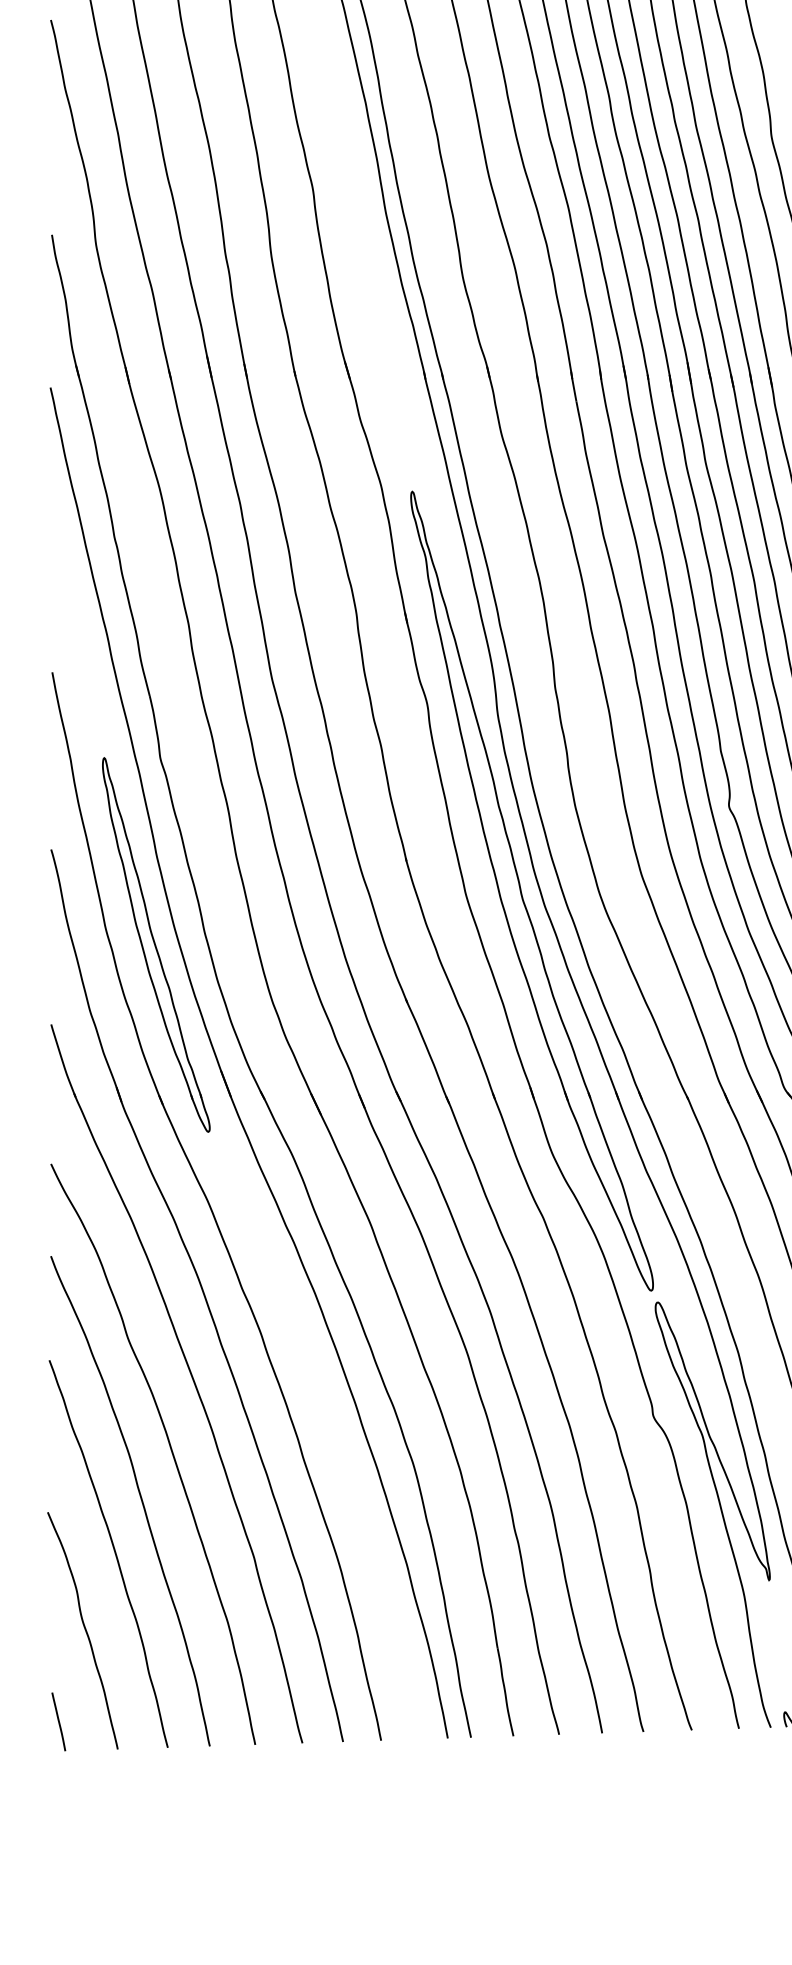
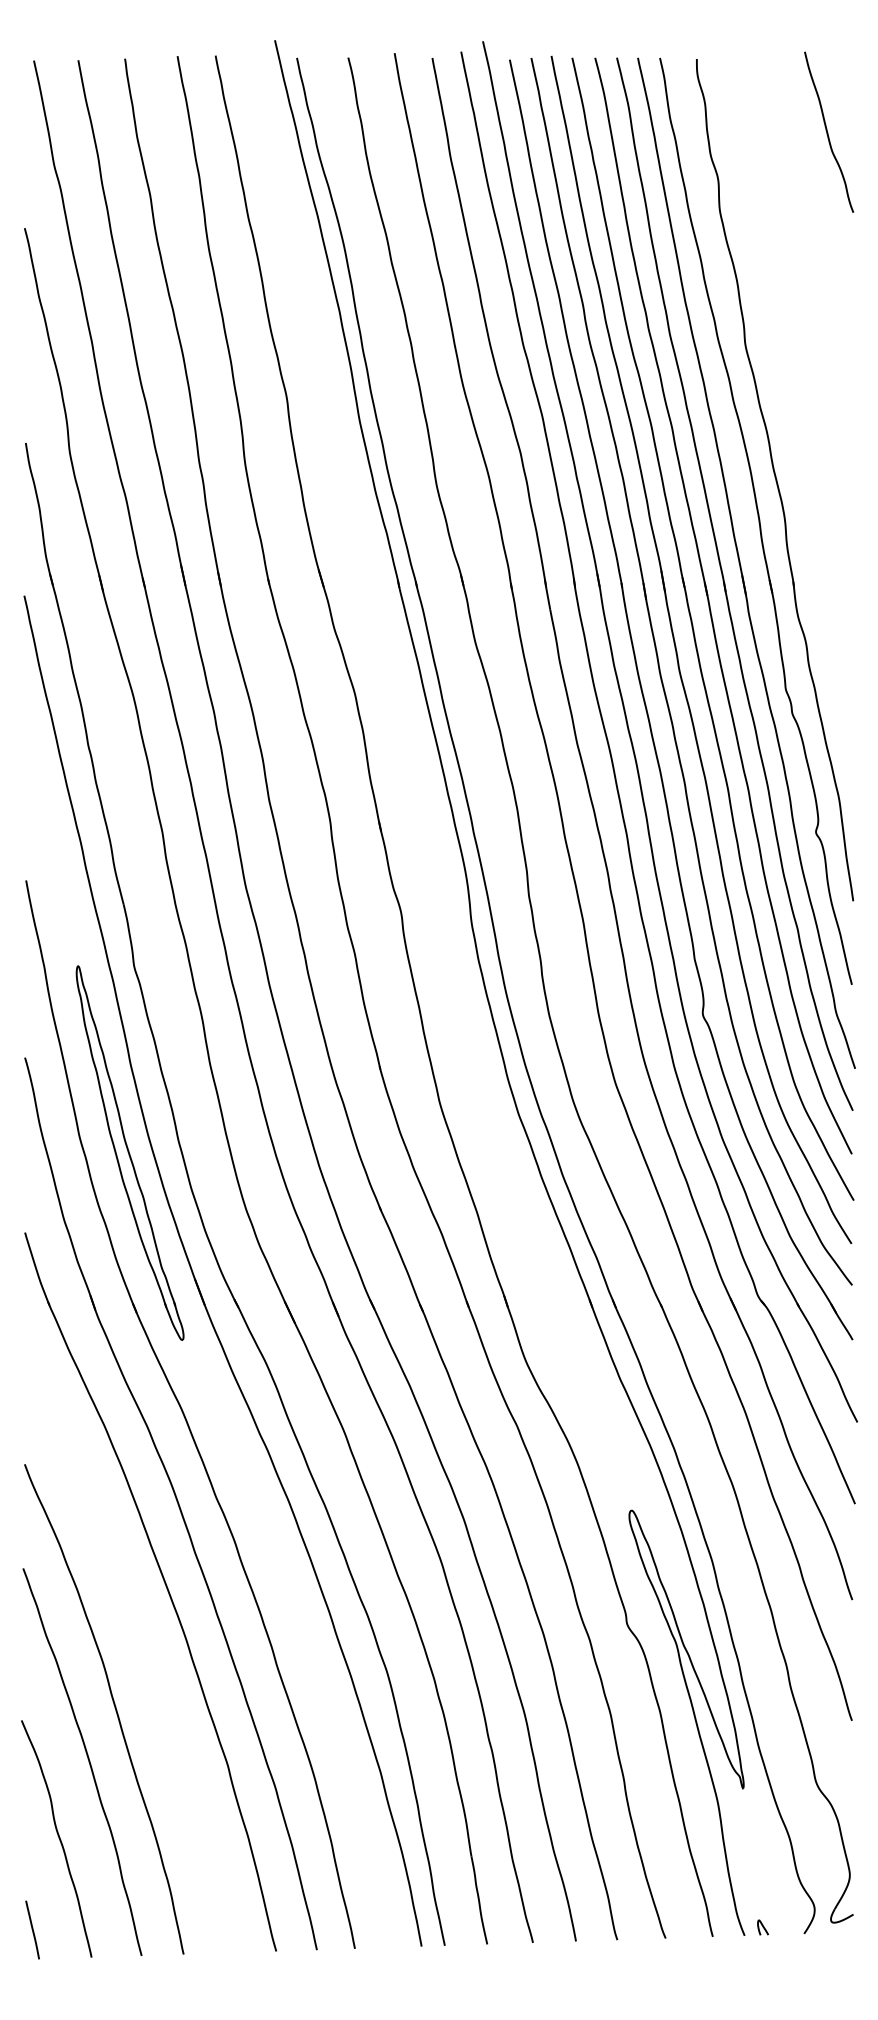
part: (522, 894) -> (496, 1102), removed
curve: (170, 1451) -> (144, 1659), removed

